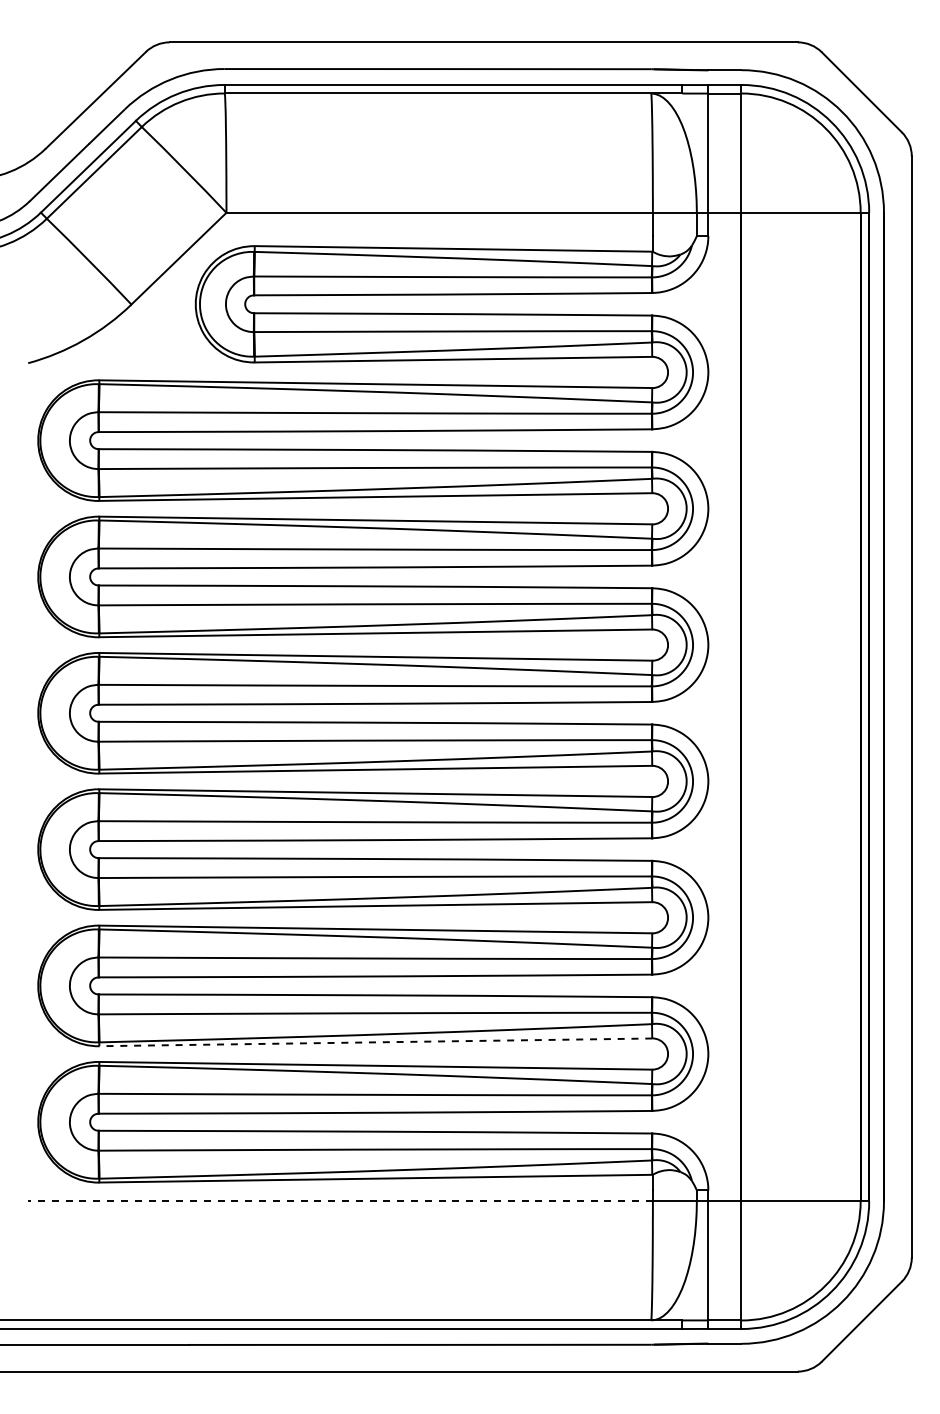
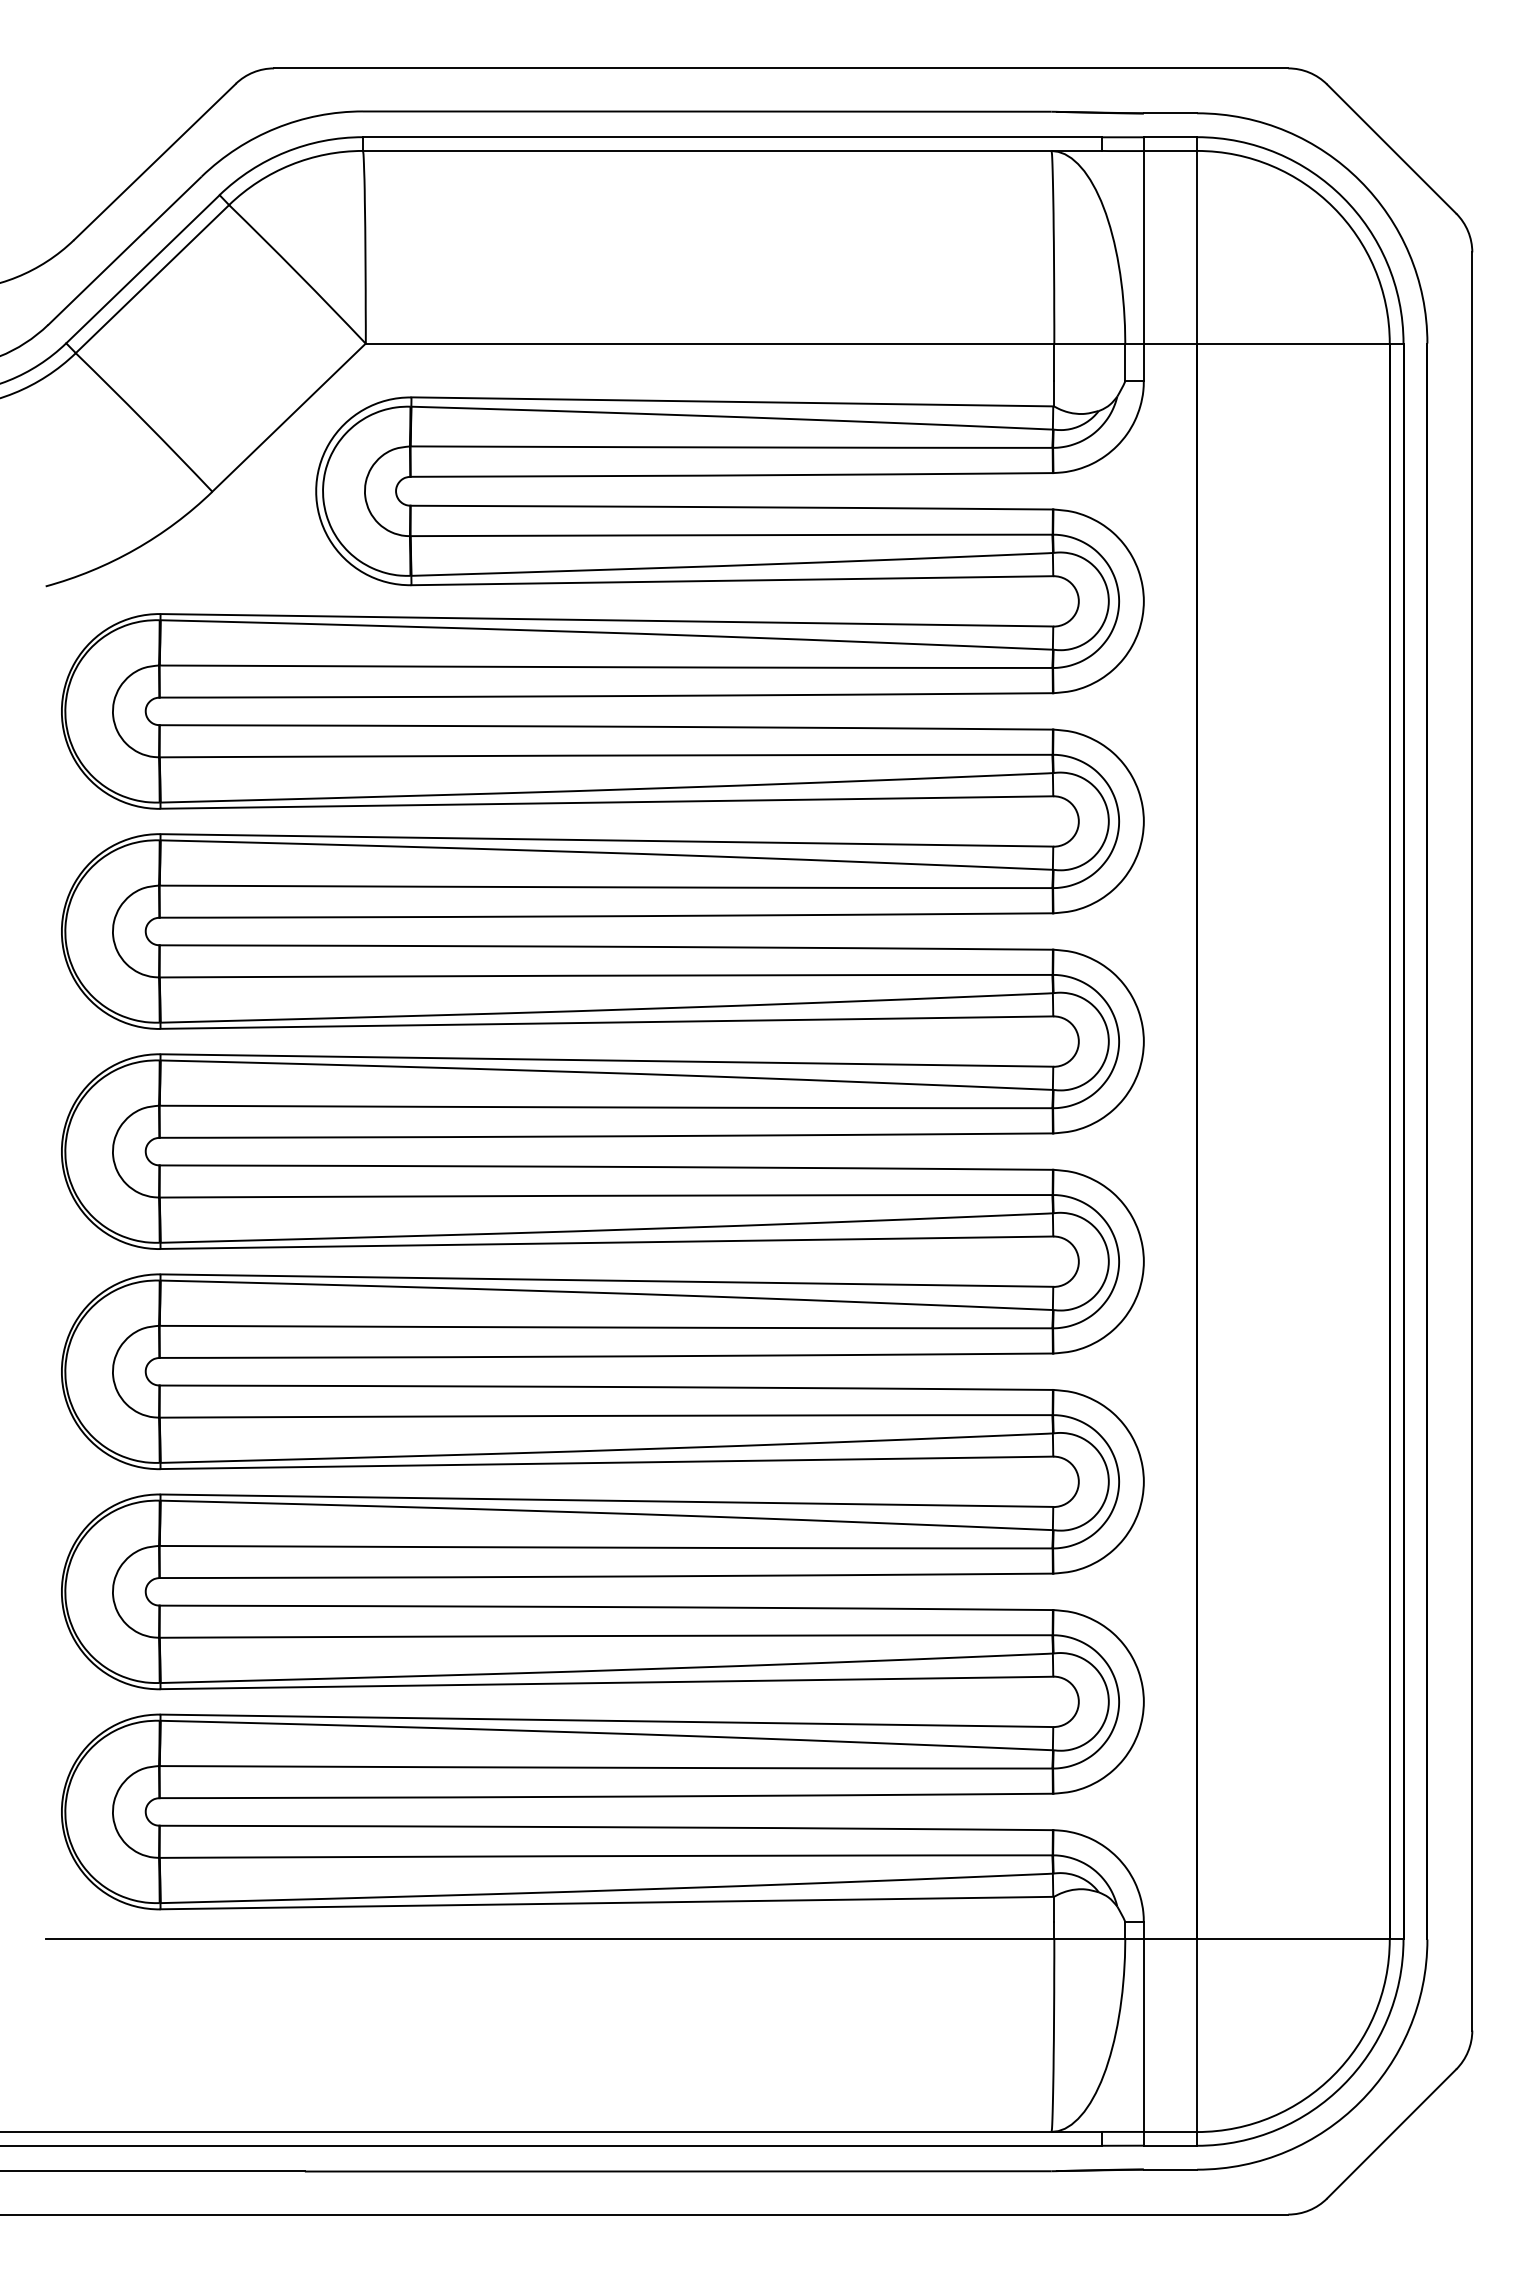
line: (375, 1042) -> (606, 1683), dashed -> solid
line: (340, 1201) -> (549, 1939), dashed -> solid

